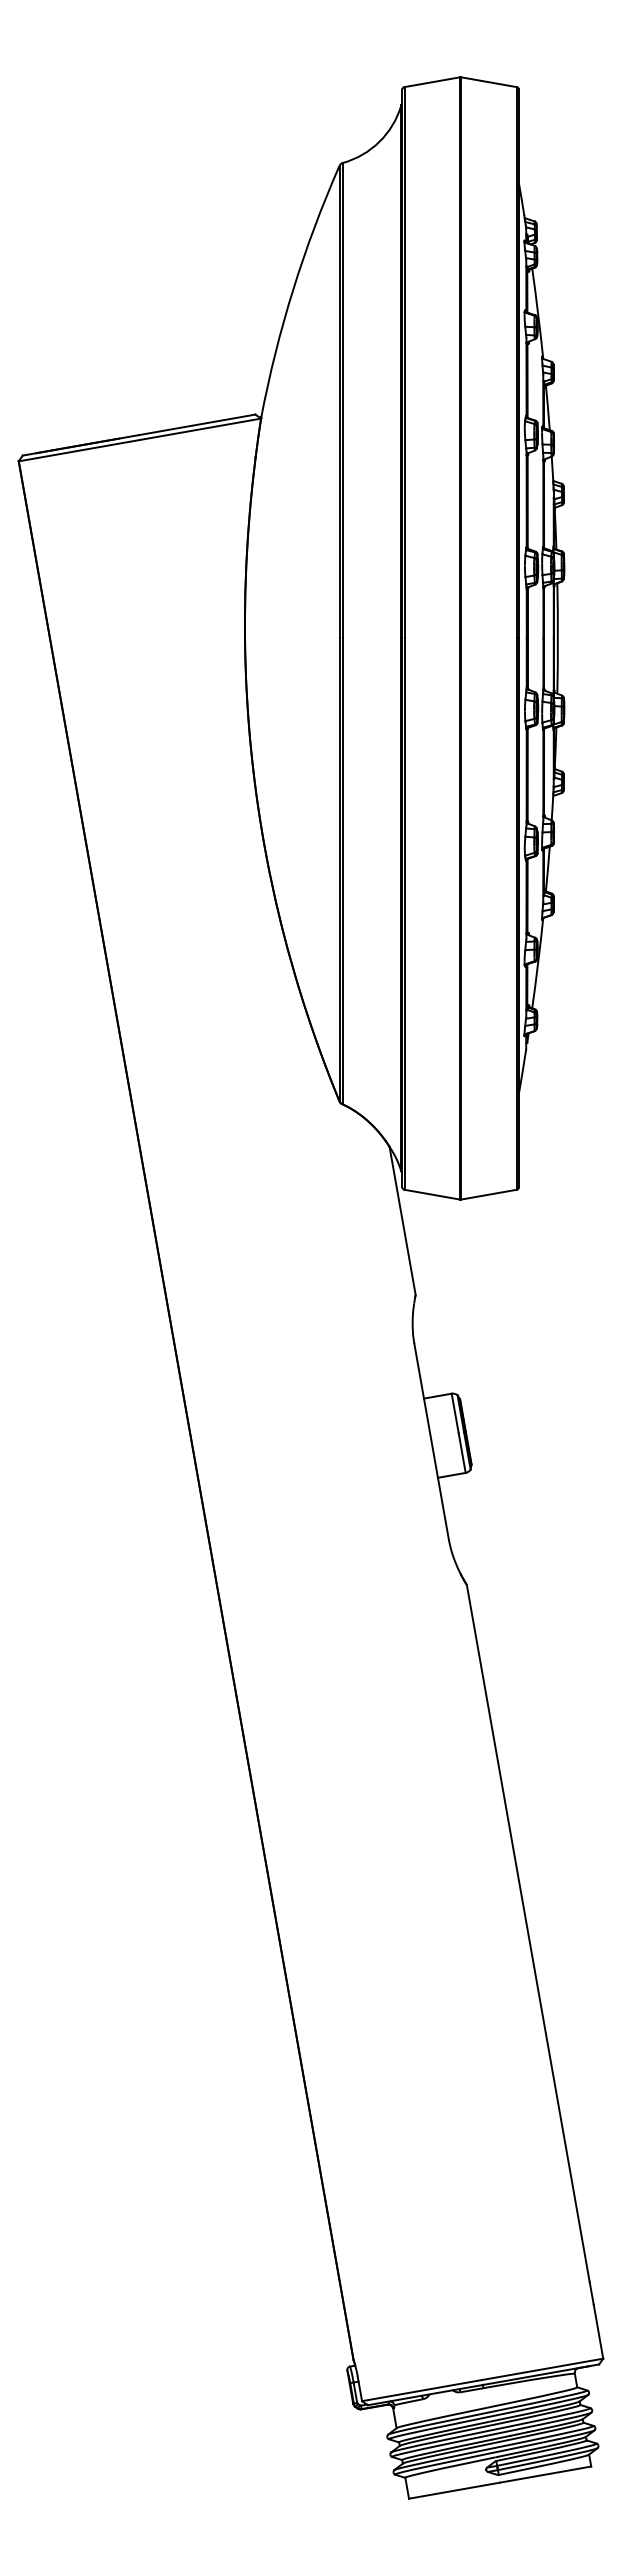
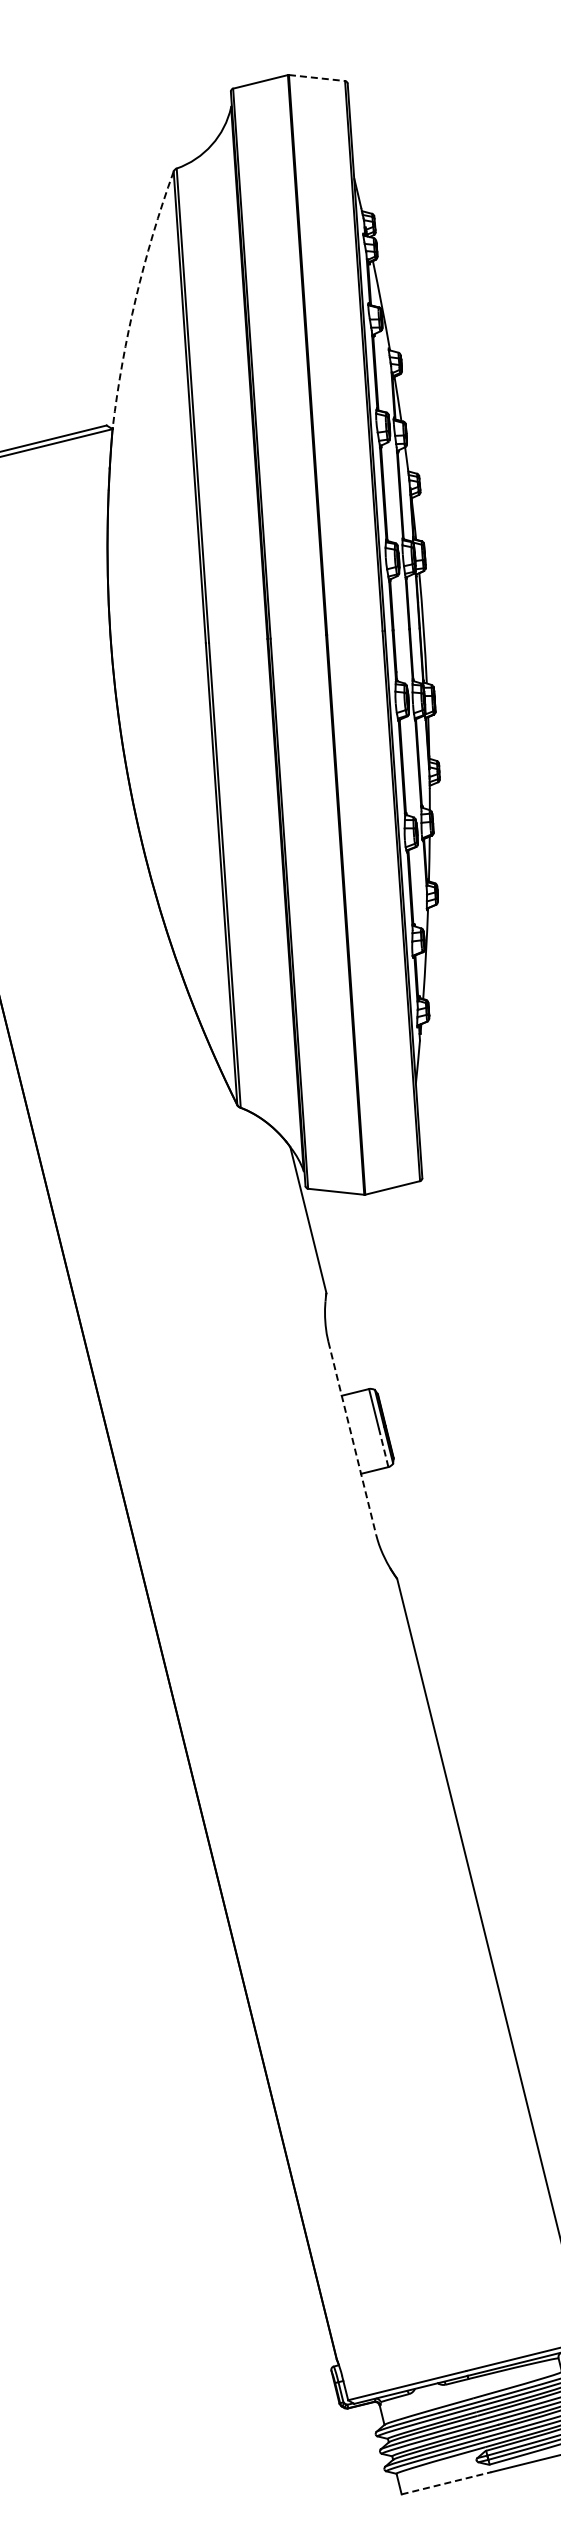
line: (489, 82) -> (317, 78), solid -> dashed
arc: (293, 289) -> (136, 298), solid -> dashed
line: (431, 1442) -> (352, 1439), solid -> dashed
line: (462, 1452) -> (383, 1446), solid -> dashed
line: (455, 2490) -> (447, 2483), solid -> dashed

